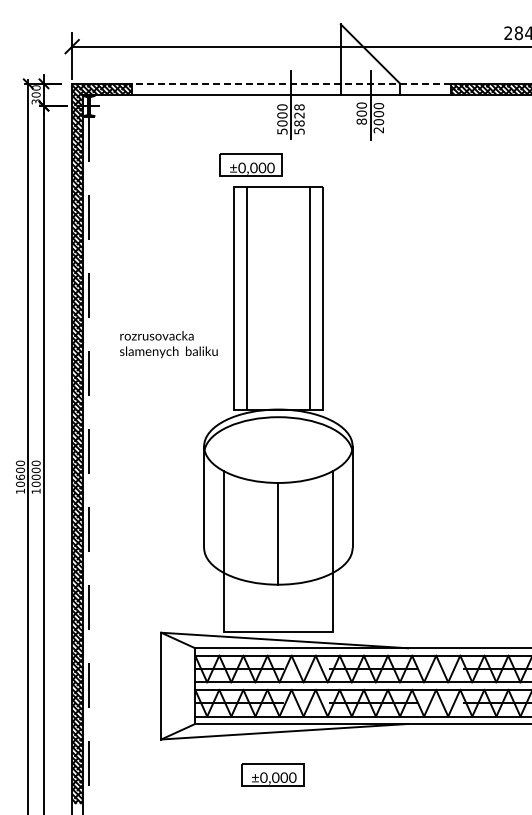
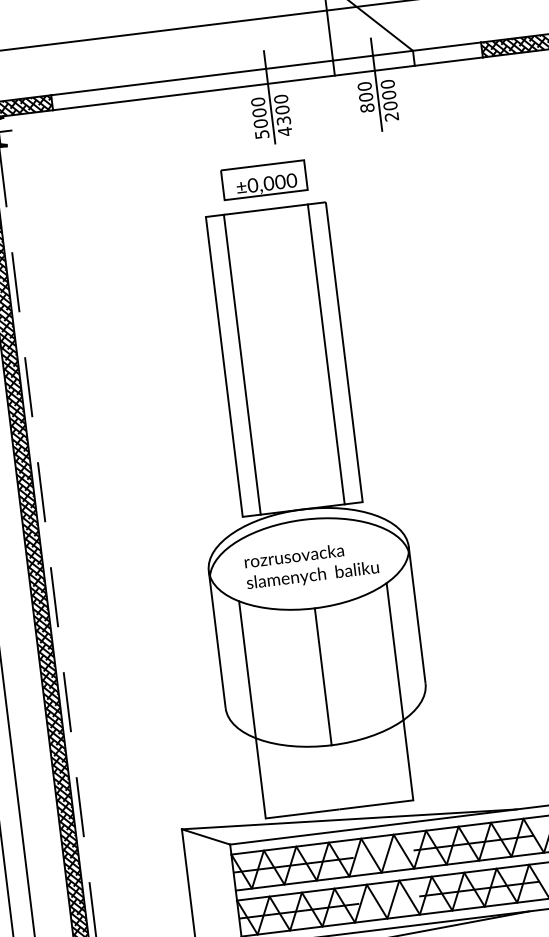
line: (291, 83) -> (266, 68), dashed -> solid
text: (299, 119) -> (283, 115), 5828 -> 4300
part: (250, 164) -> (263, 179), moved
text: (168, 344) -> (311, 565), moved

